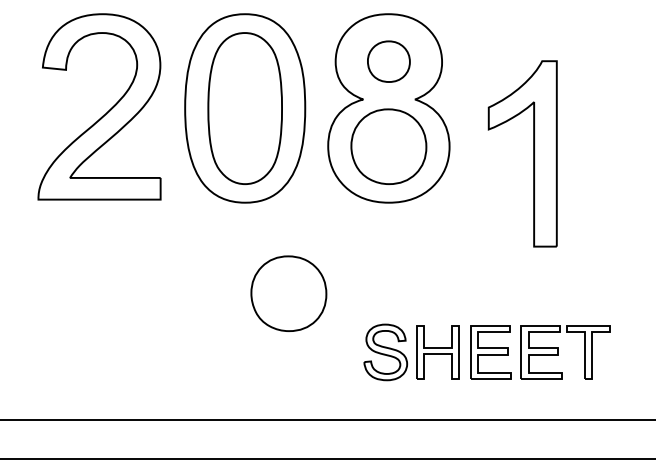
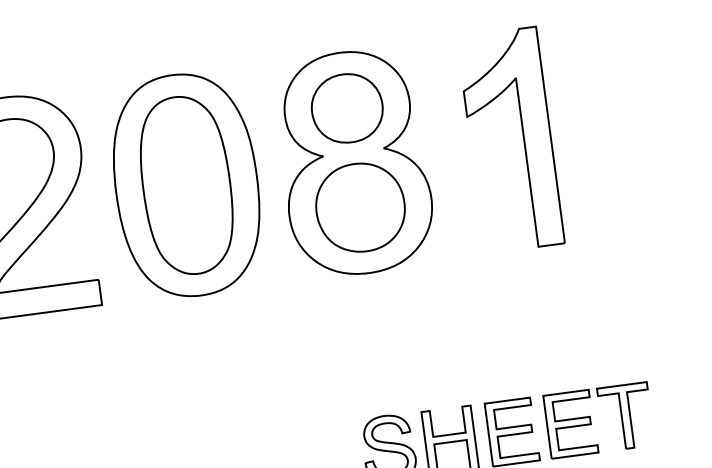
part: (388, 61) -> (346, 108), size x1.43
part: (533, 153) -> (523, 138), moved
part: (288, 293) -> (266, 394), removed

